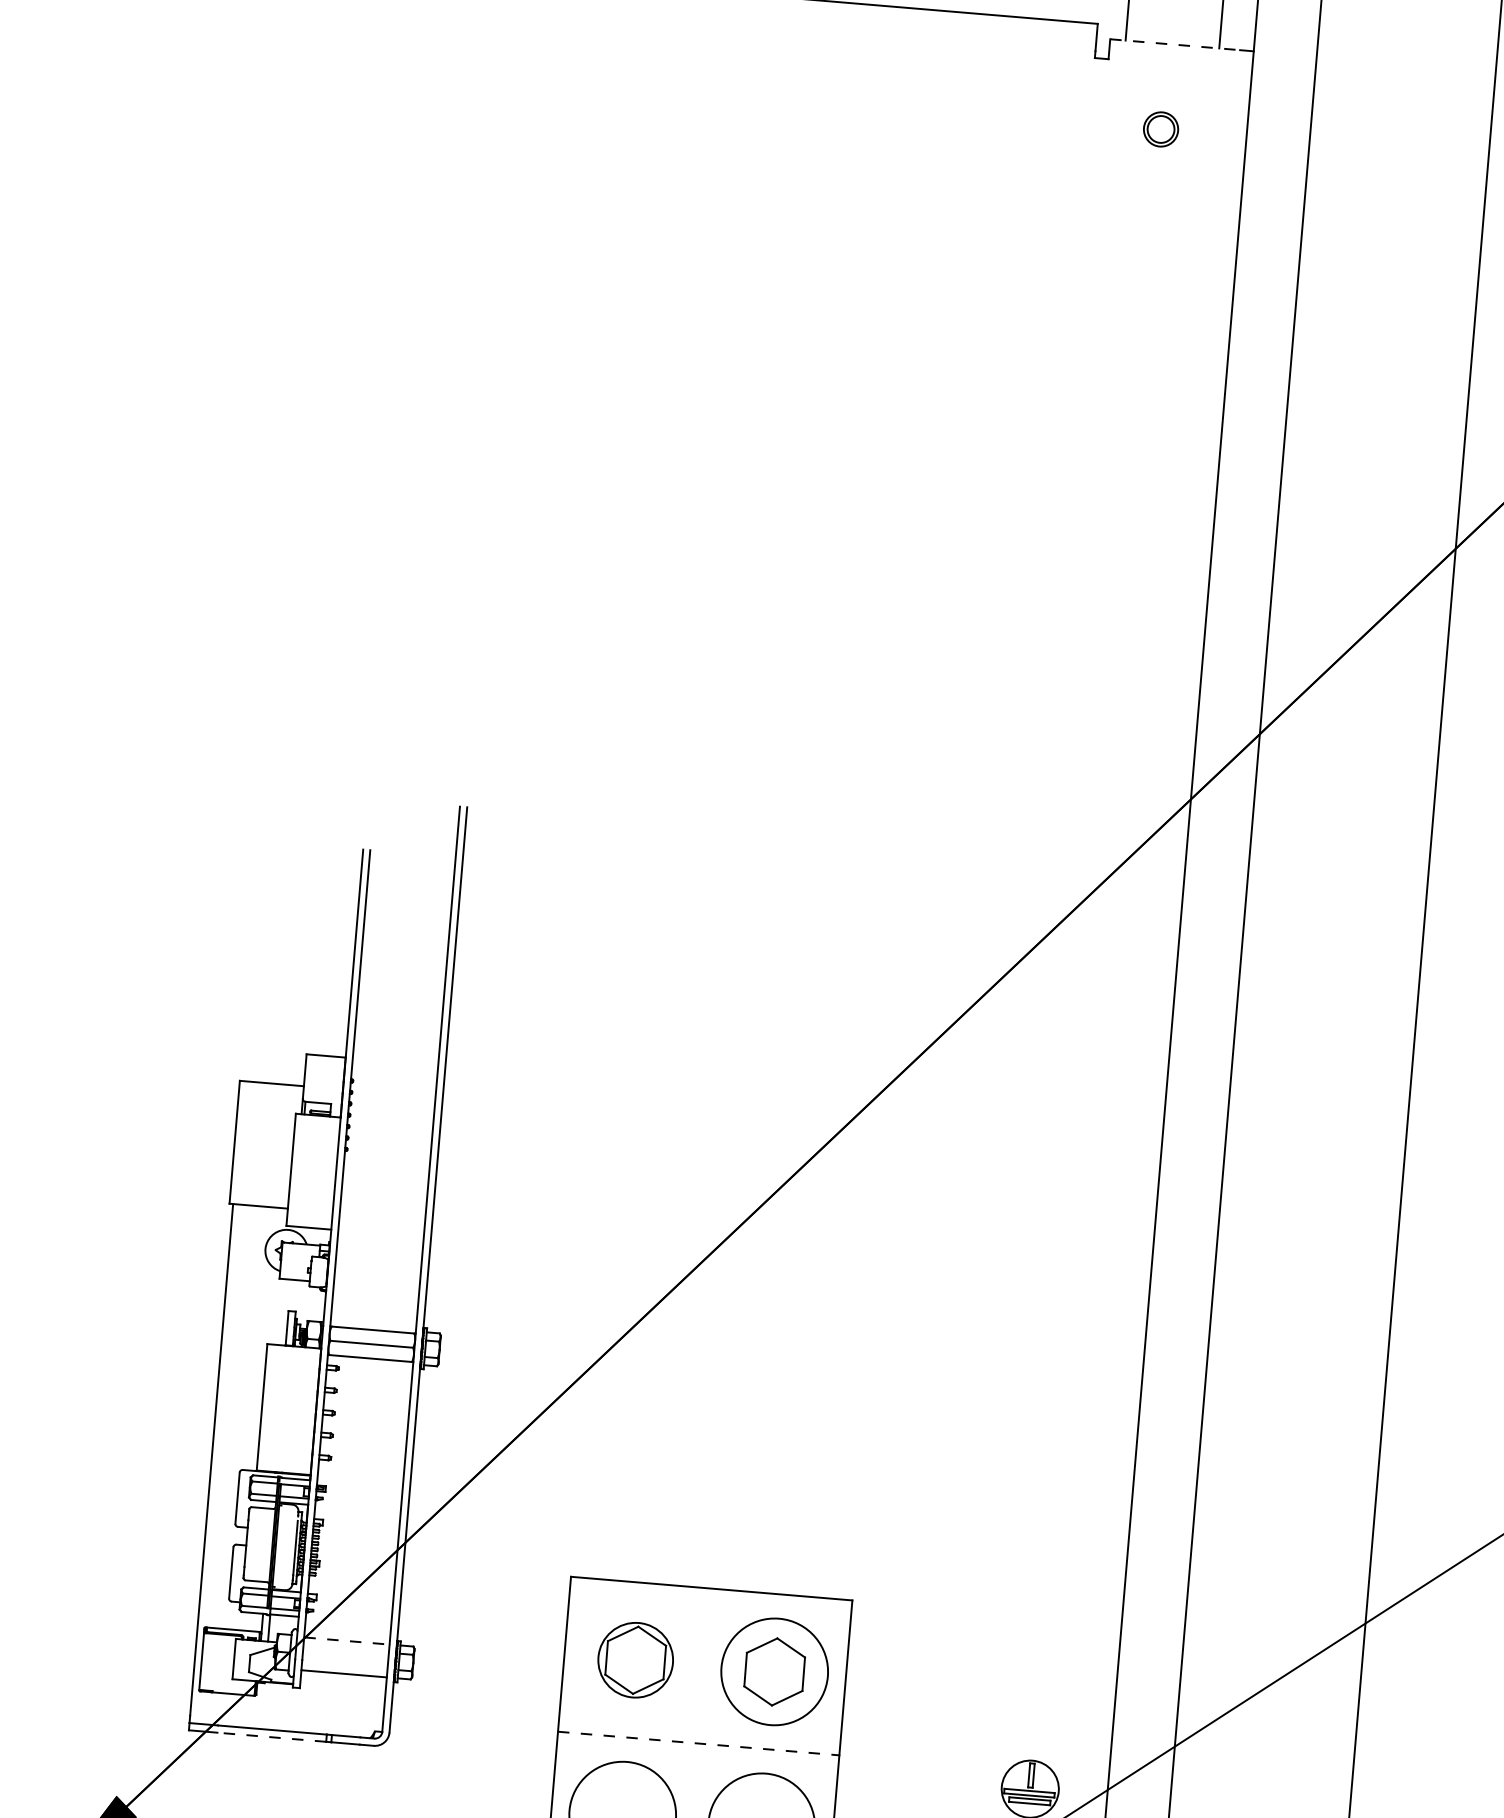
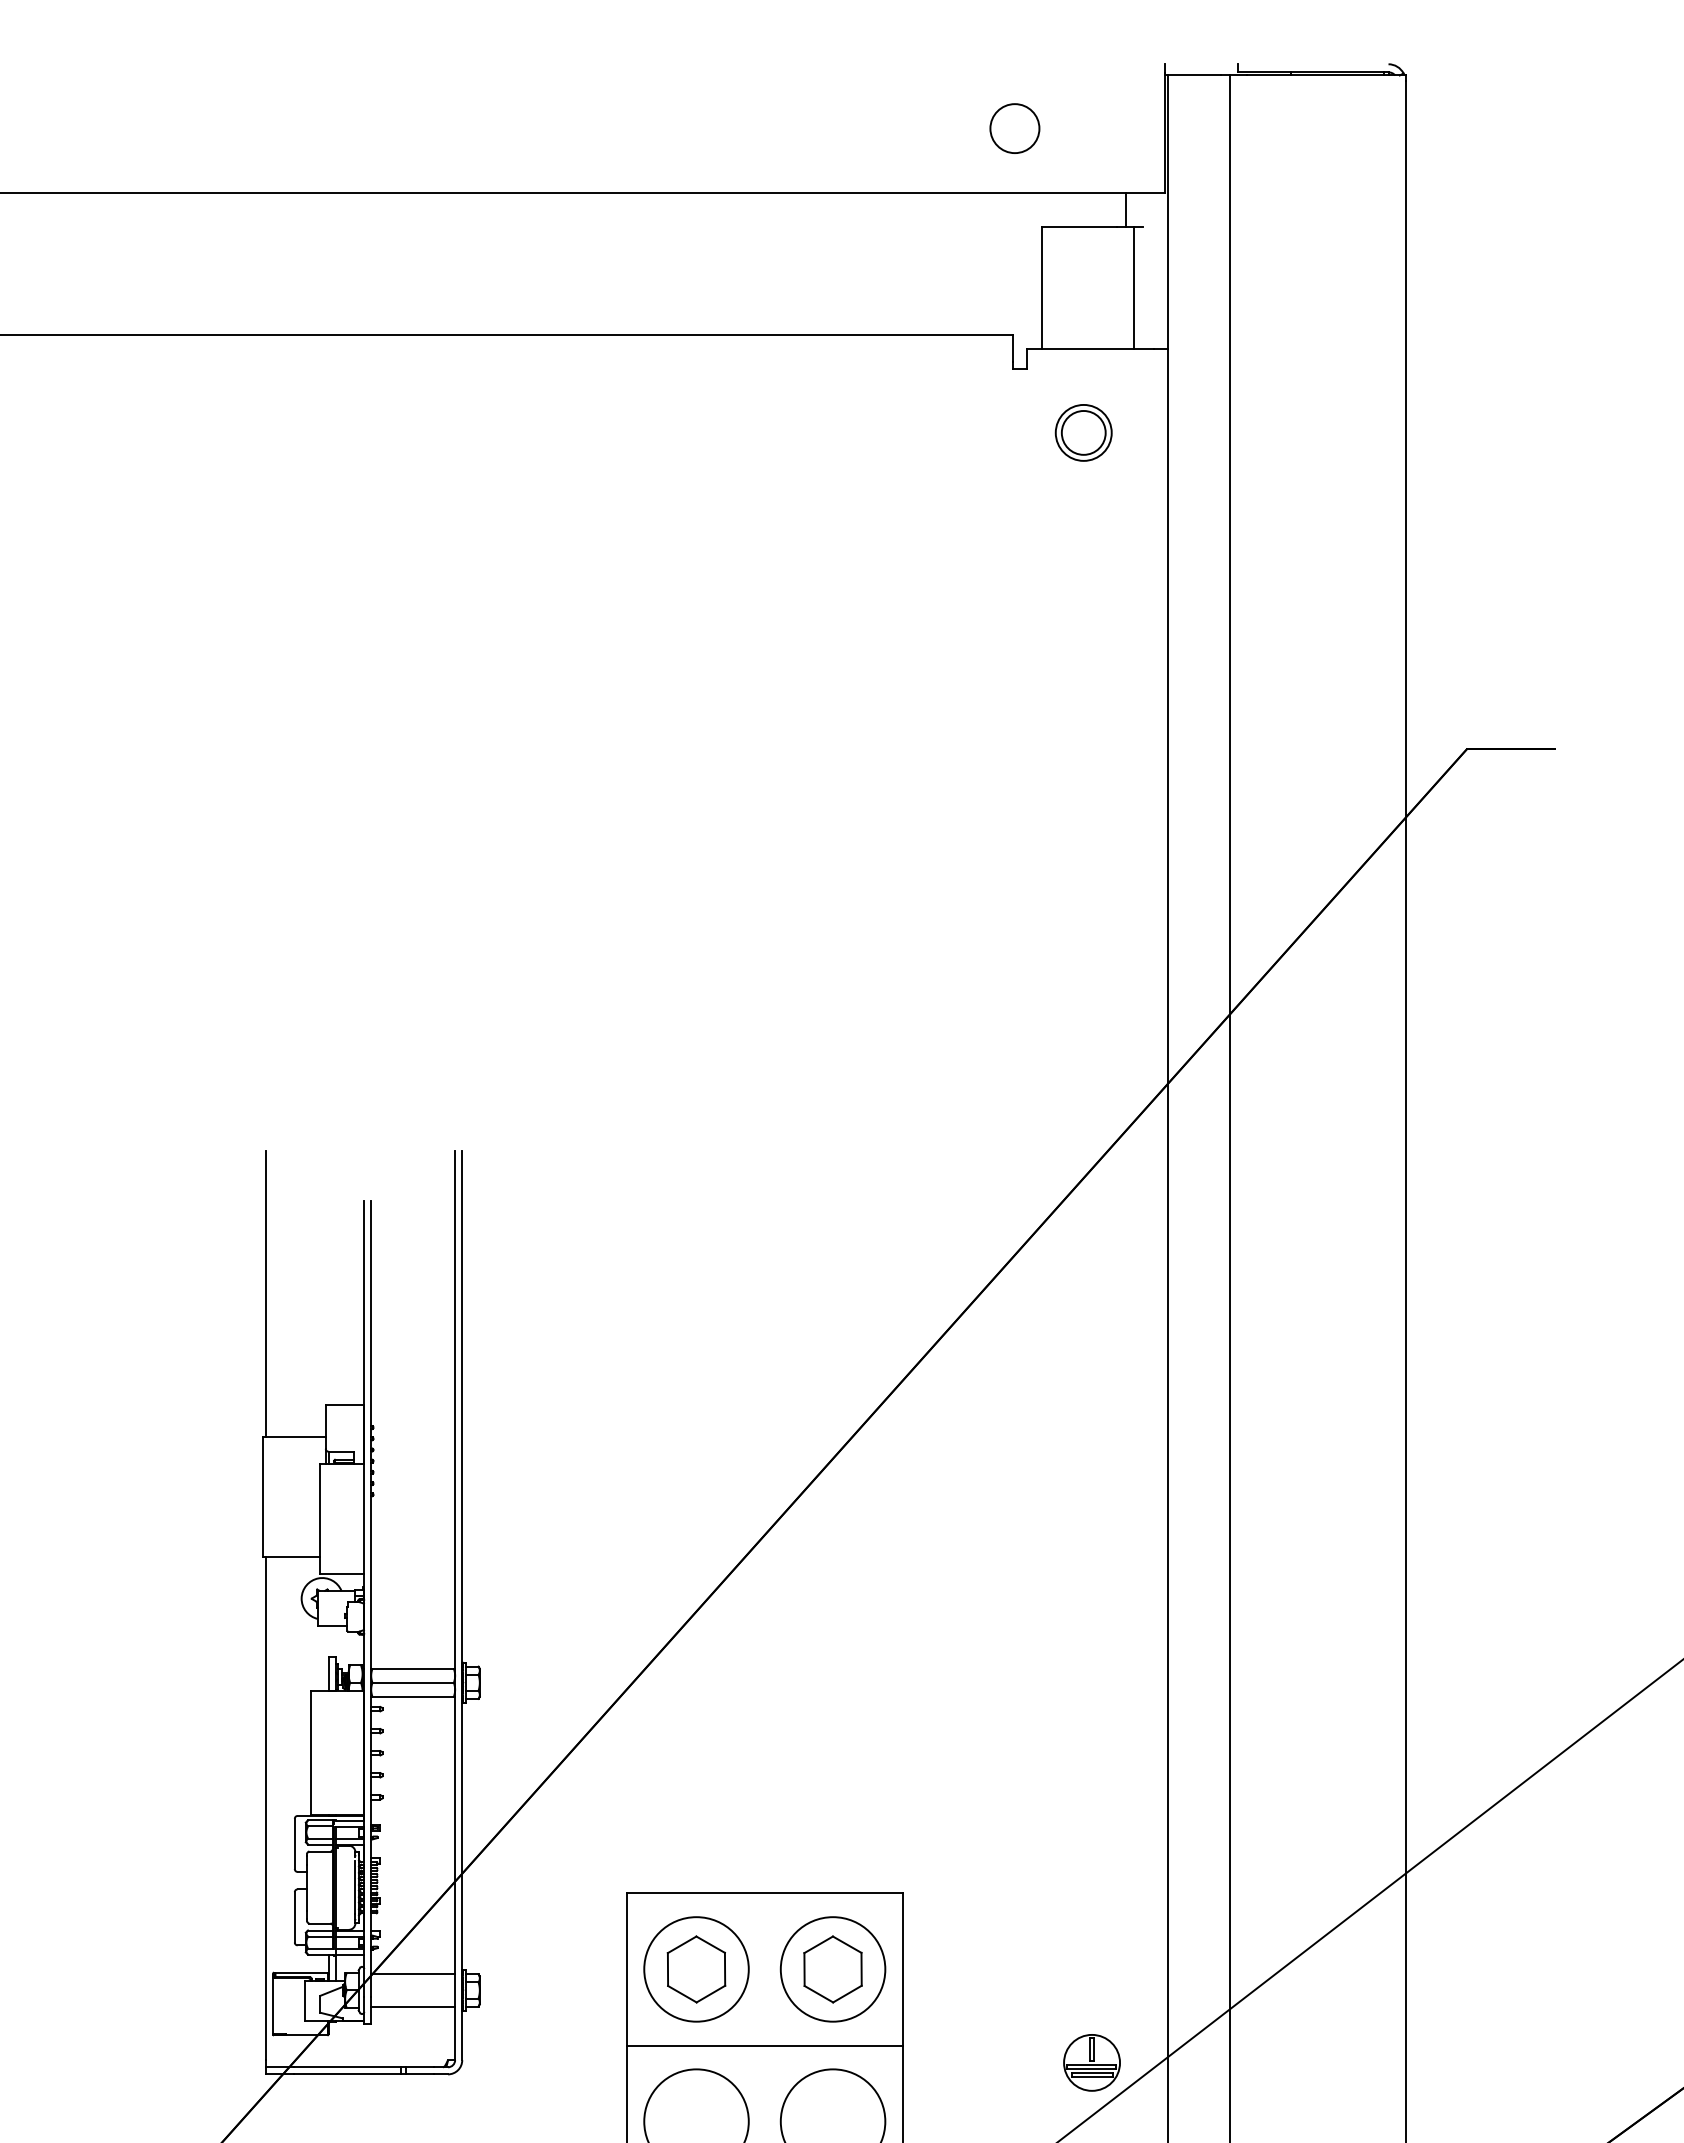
line: (1175, 45) -> (1090, 349), dashed -> solid
part: (1160, 129) -> (1083, 432), size x1.67
line: (255, 935) -> (266, 1293), added
line: (347, 1641) -> (413, 1974), dashed -> solid
circle: (635, 1660) -> (696, 1969), size x1.43
line: (271, 1737) -> (347, 2074), dashed -> solid
line: (699, 1743) -> (765, 2045), dashed -> solid

